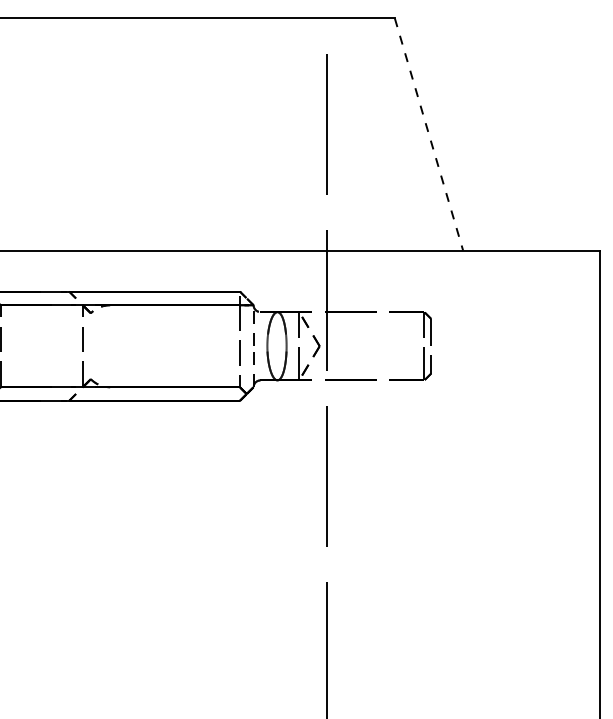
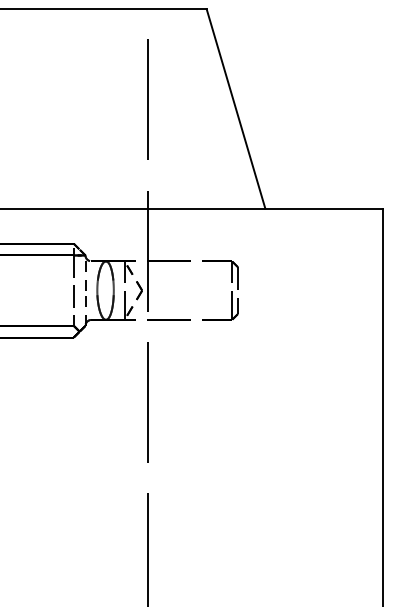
line: (429, 134) -> (236, 108), dashed -> solid

